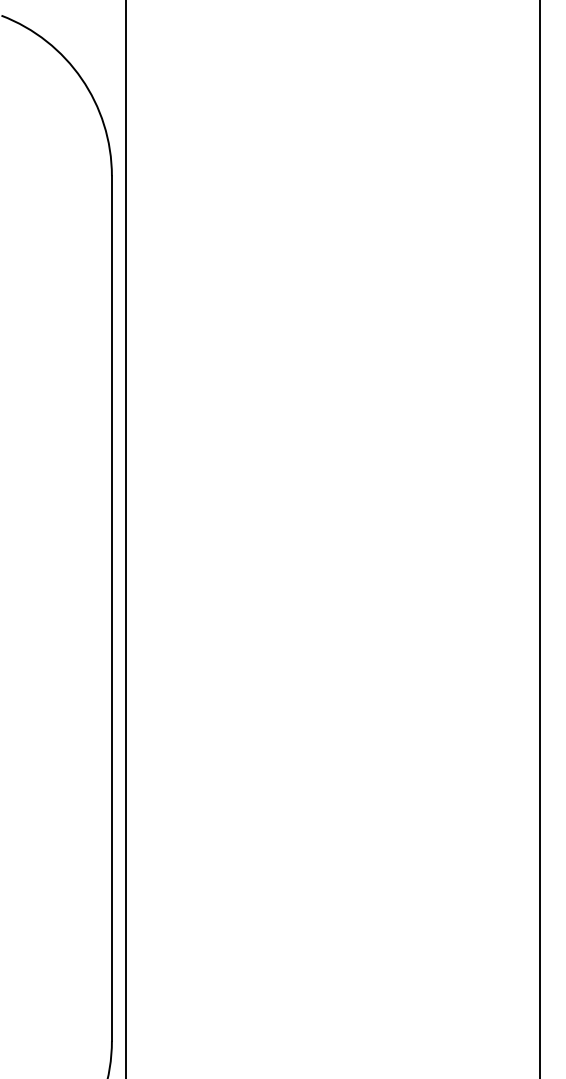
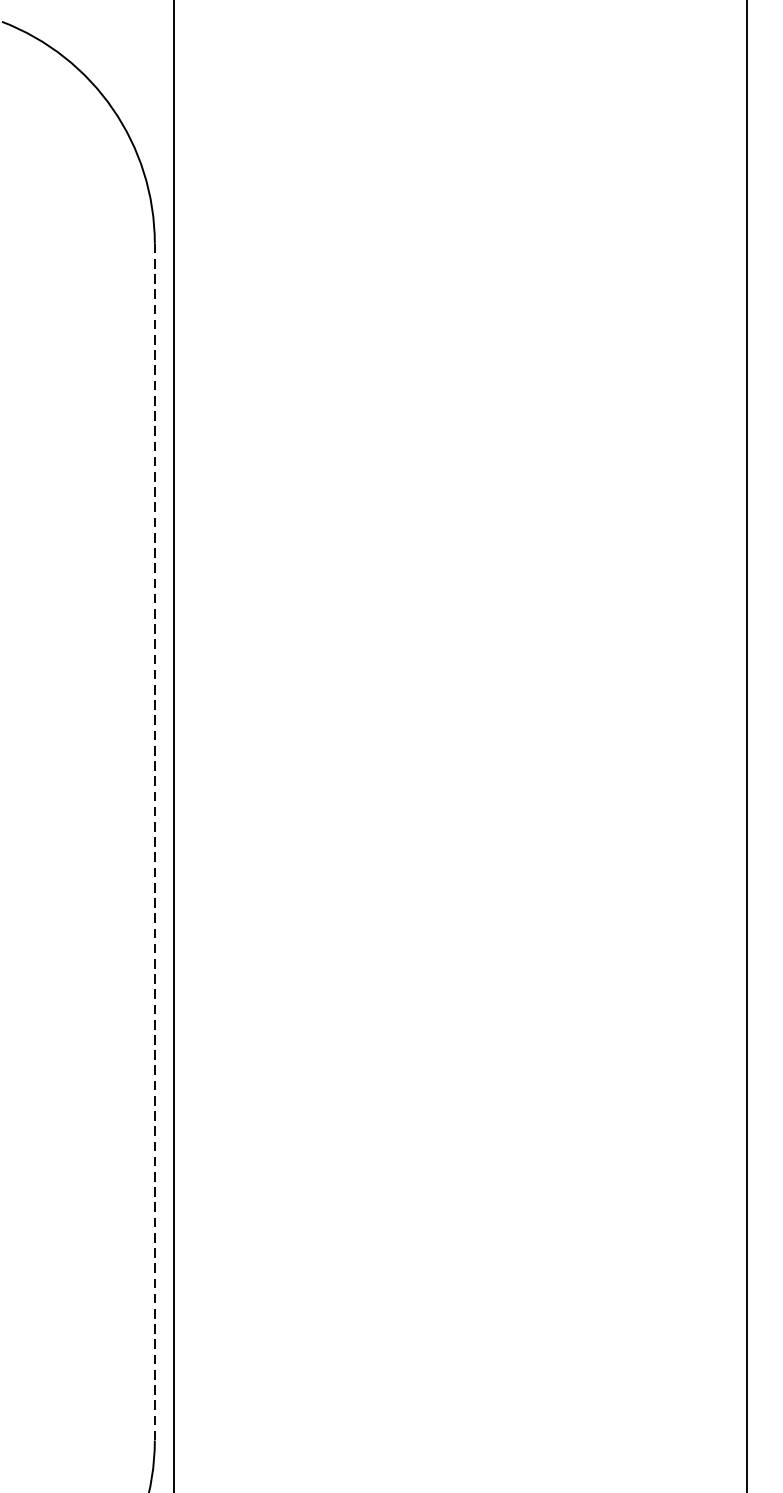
line: (111, 608) -> (154, 841), solid -> dashed

